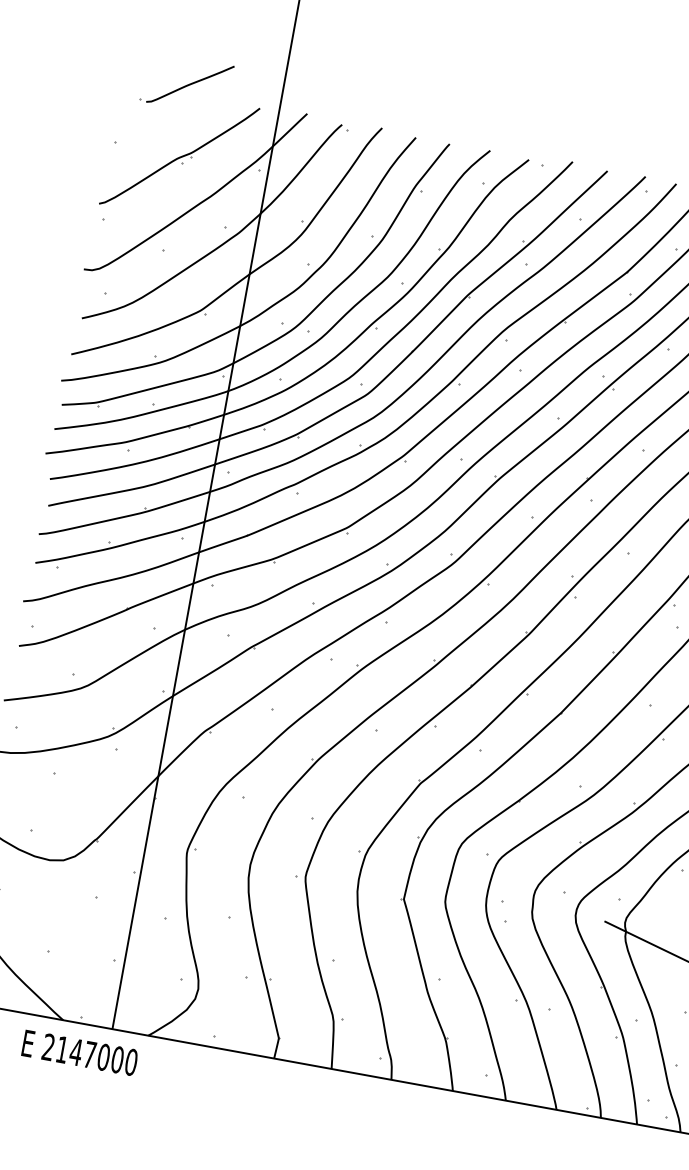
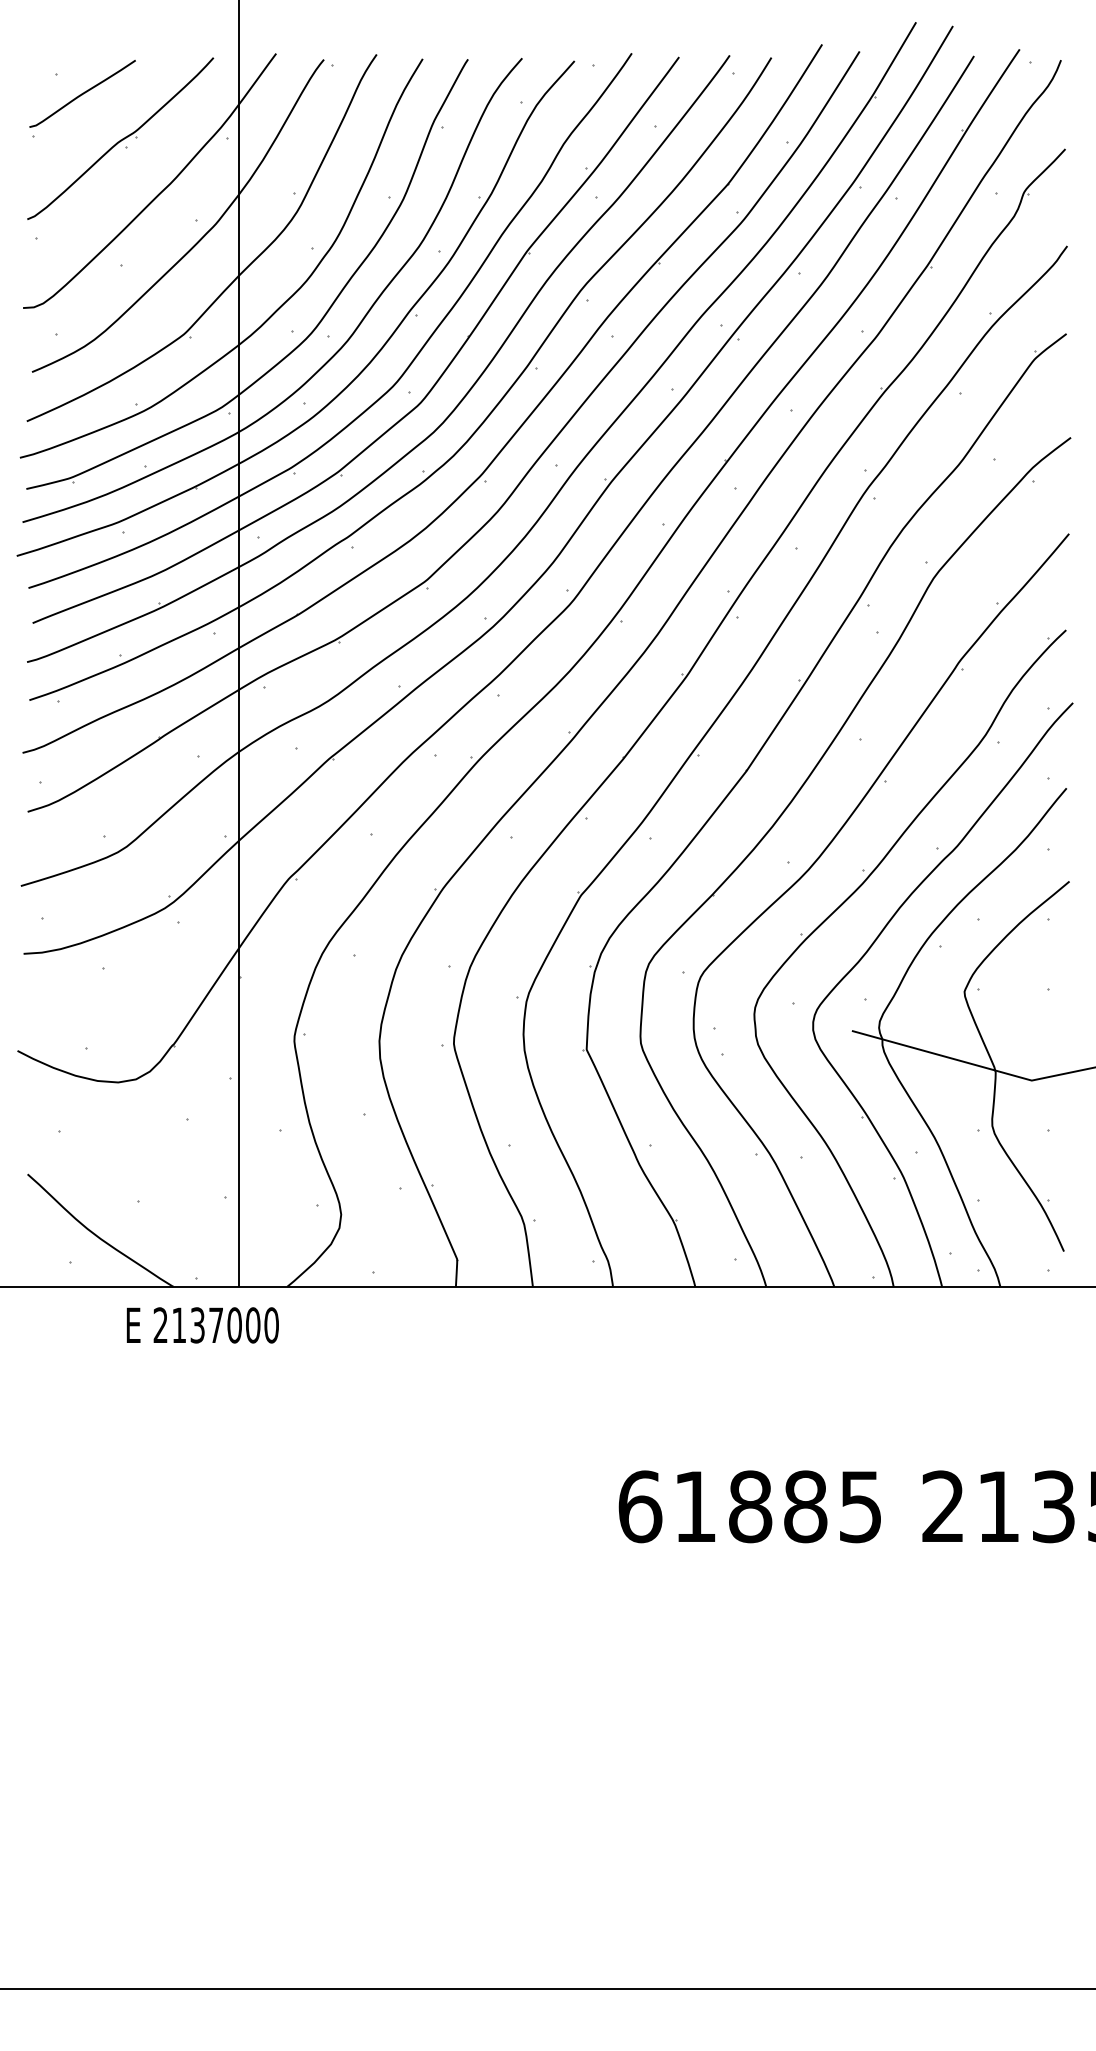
curve: (190, 83) -> (82, 93), moved
text: (76, 1052) -> (197, 1325), 2147000 -> 2137000

